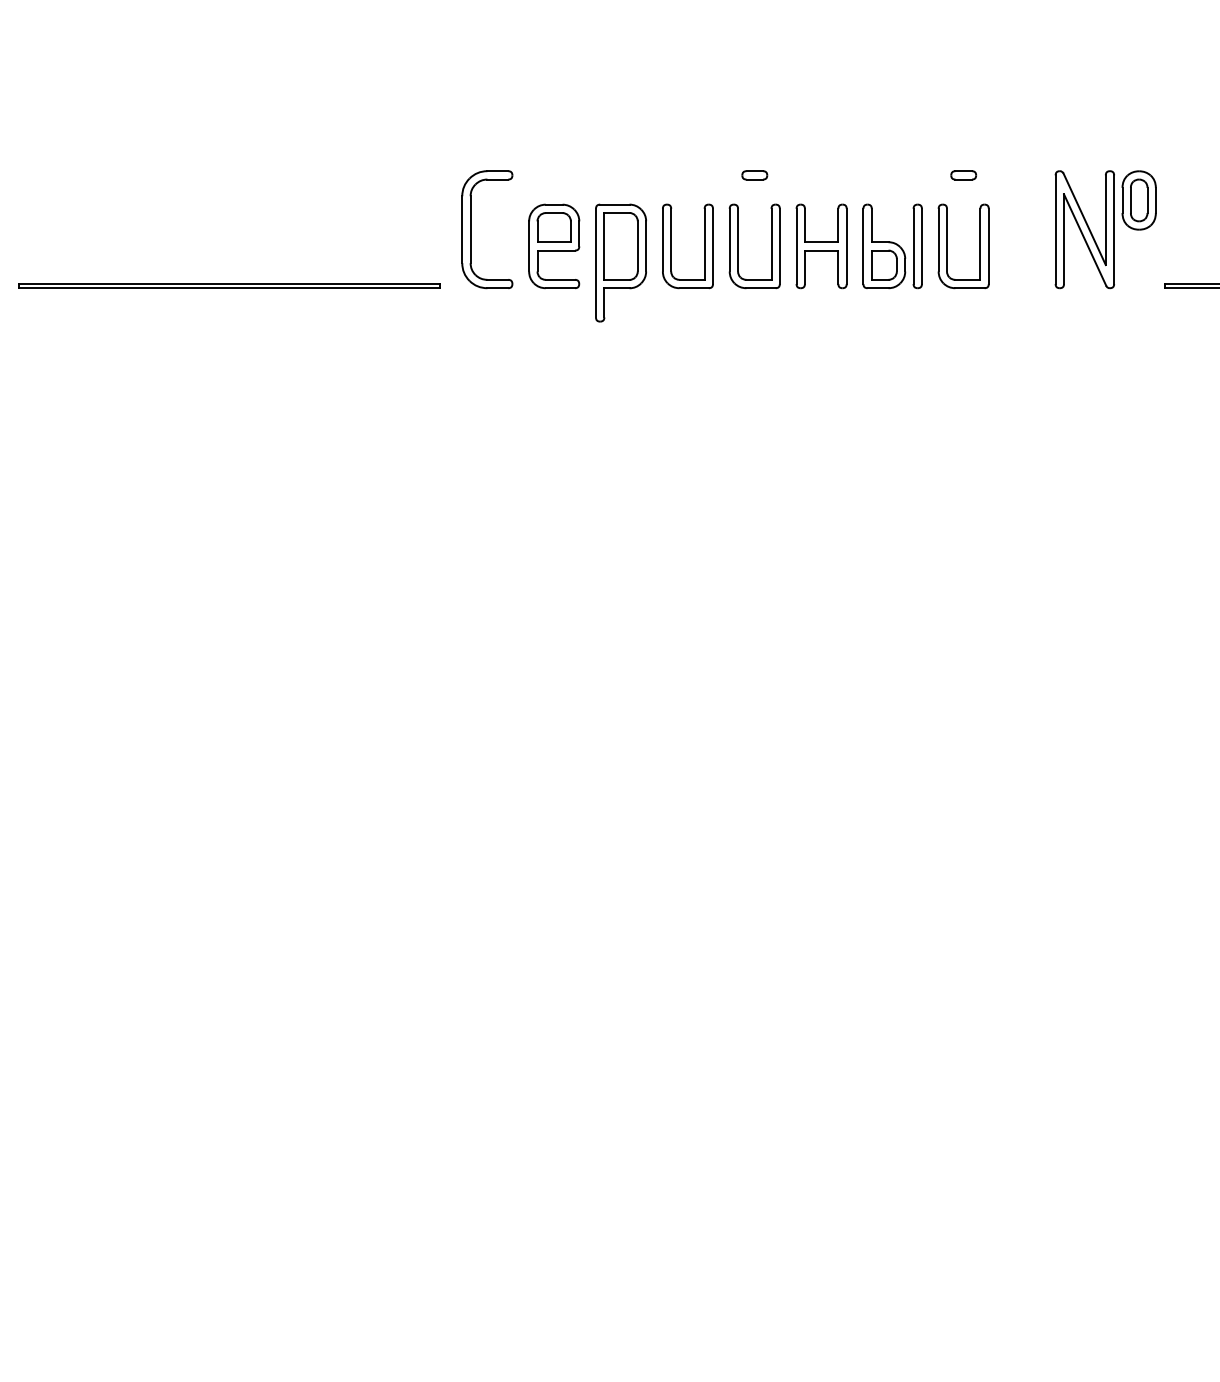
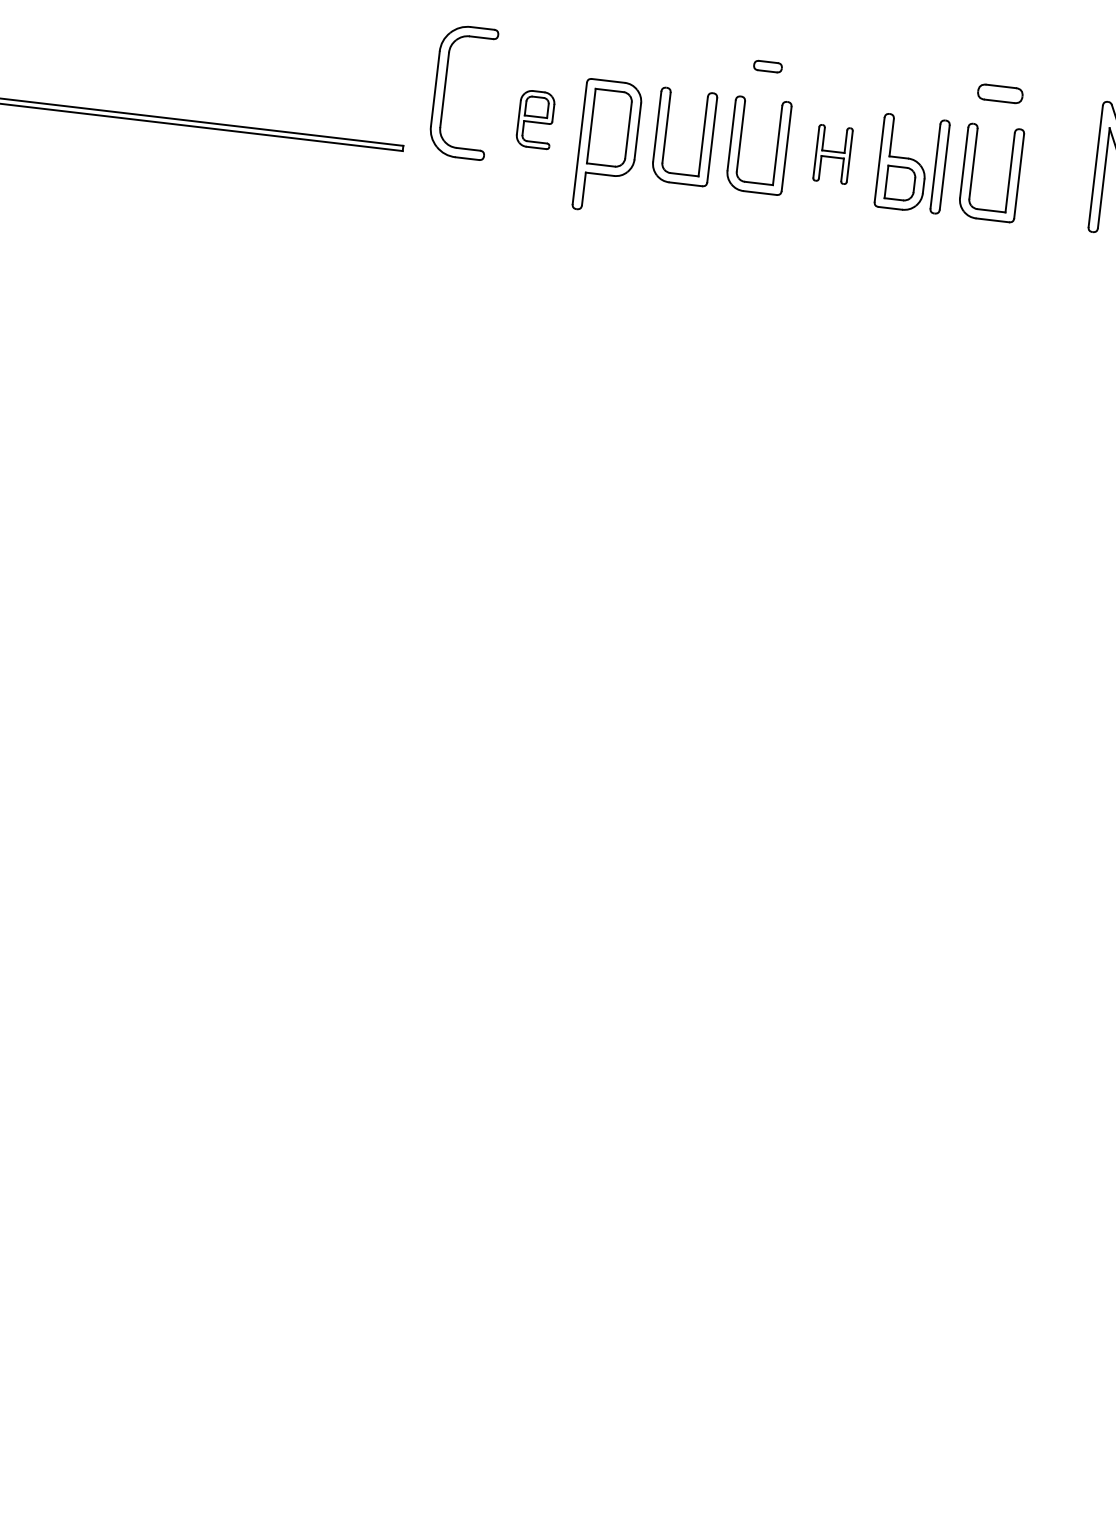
part: (963, 175) -> (1000, 94), size x1.6
part: (554, 246) -> (535, 119), size x0.6
part: (821, 246) -> (832, 154), size x0.6

